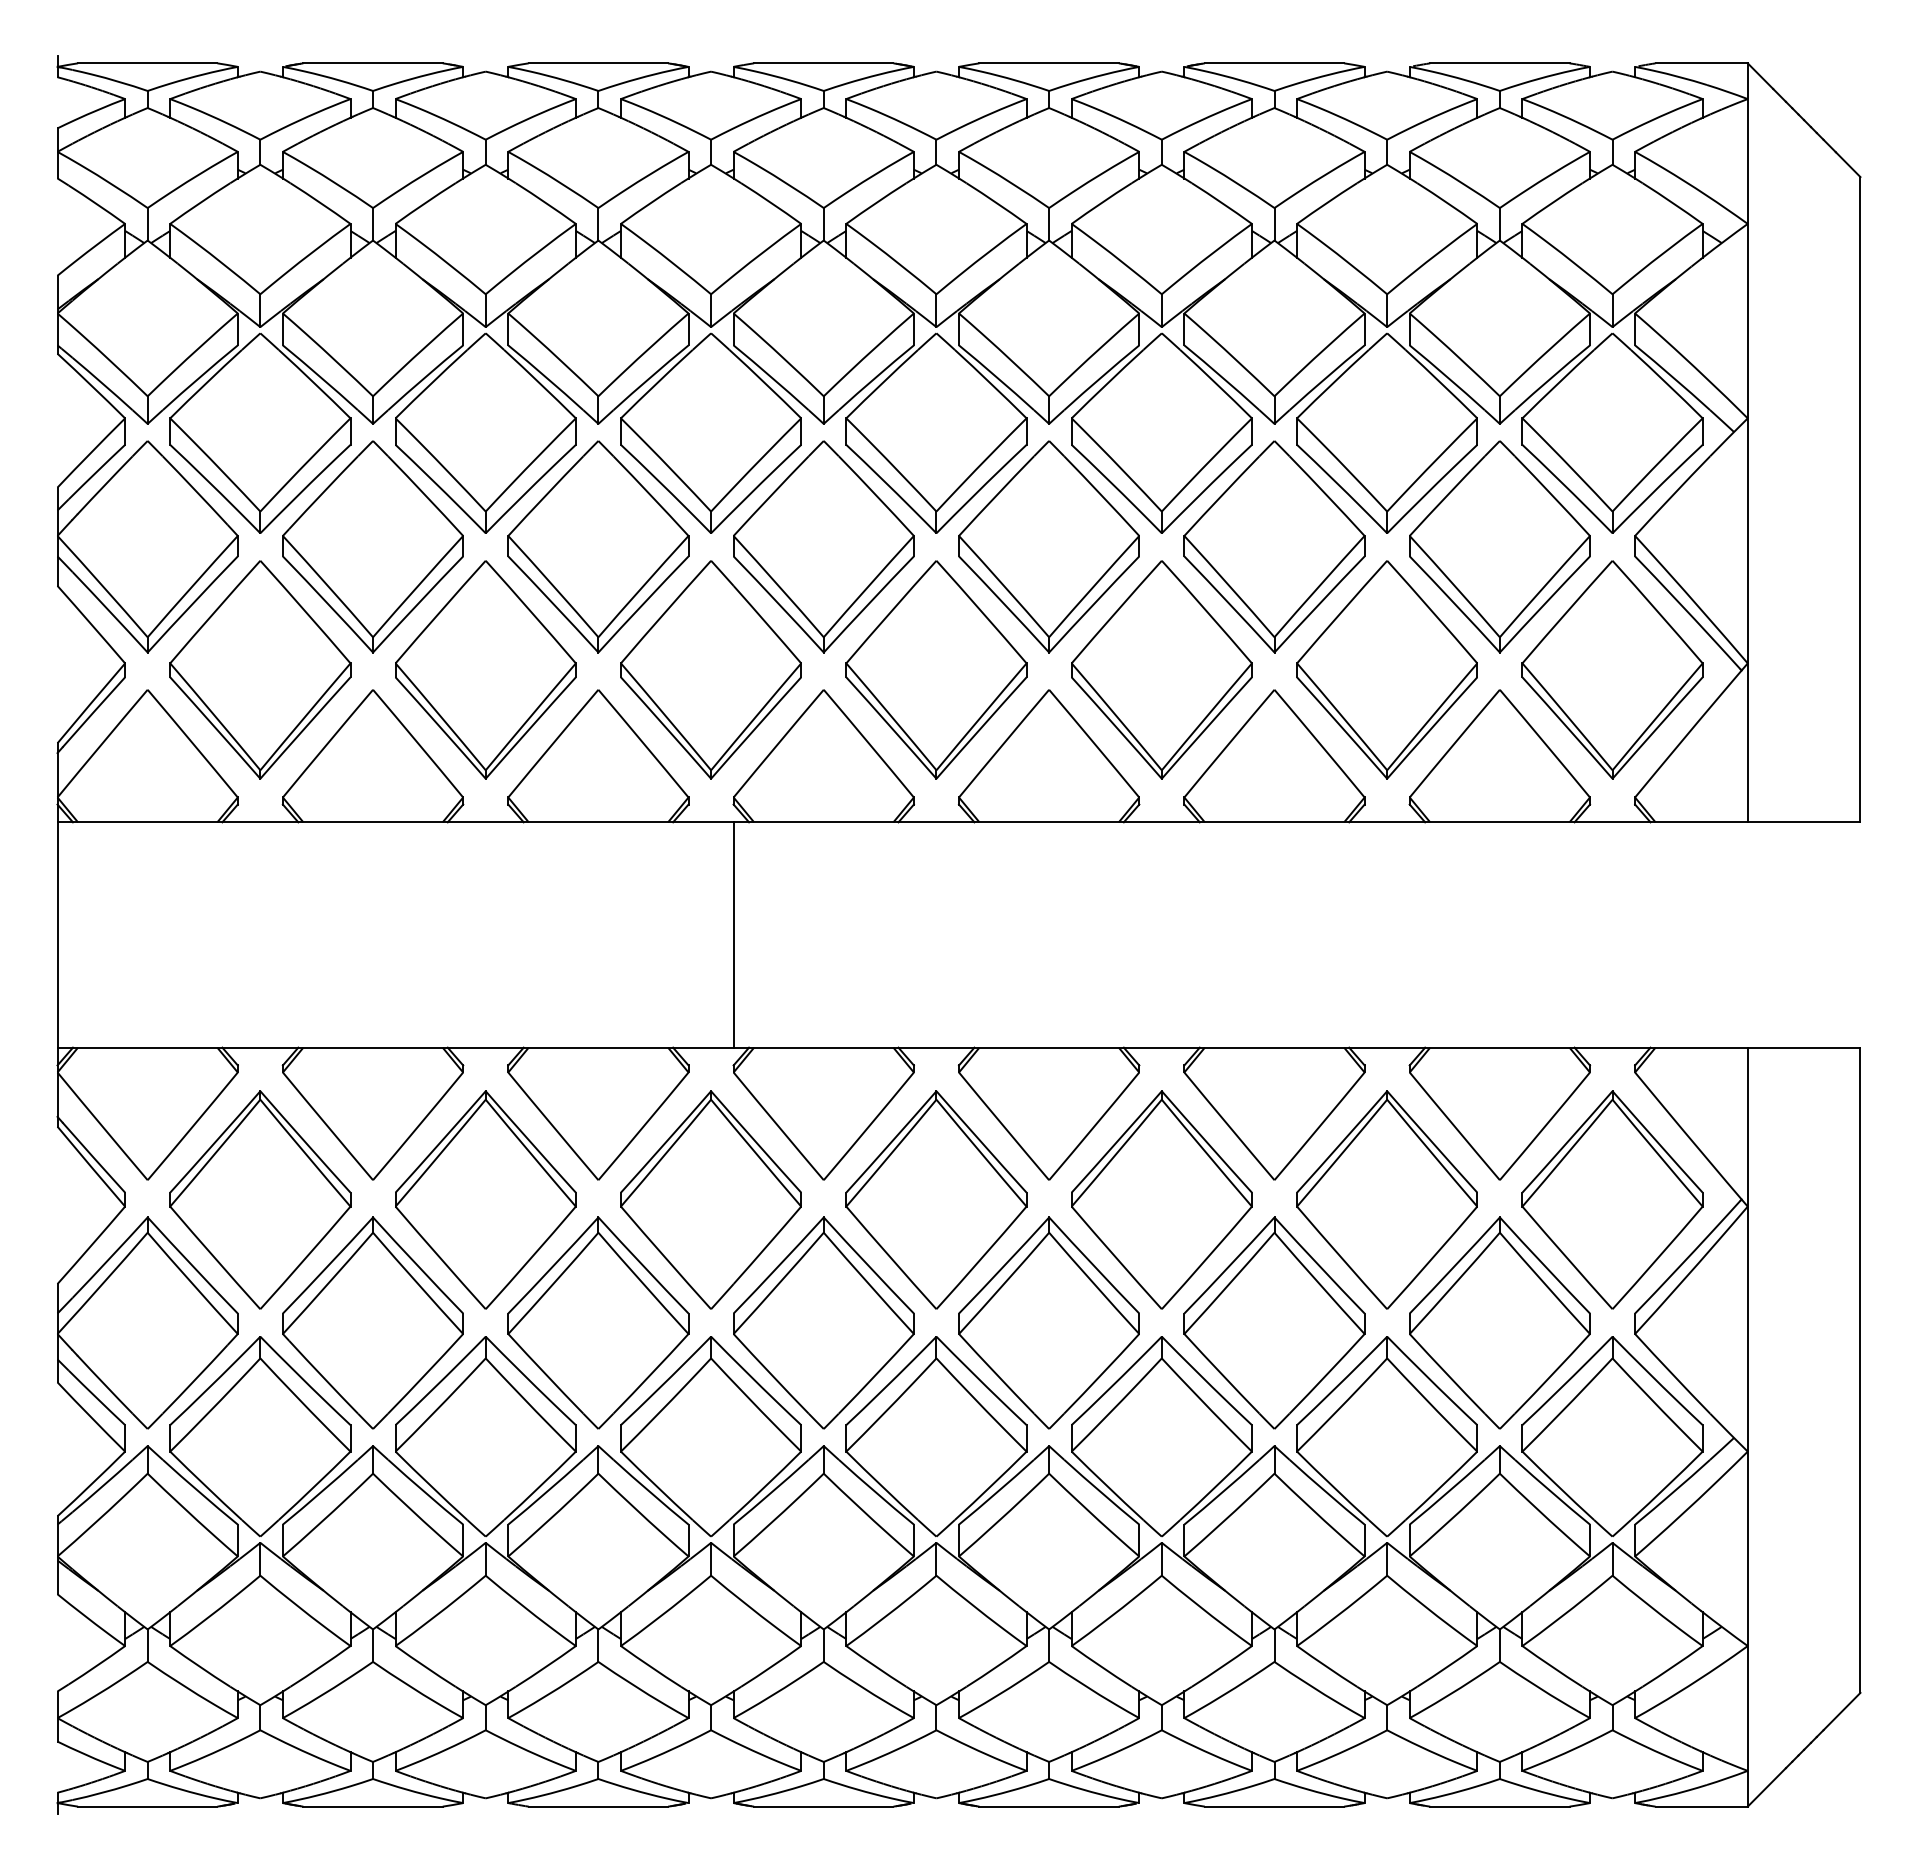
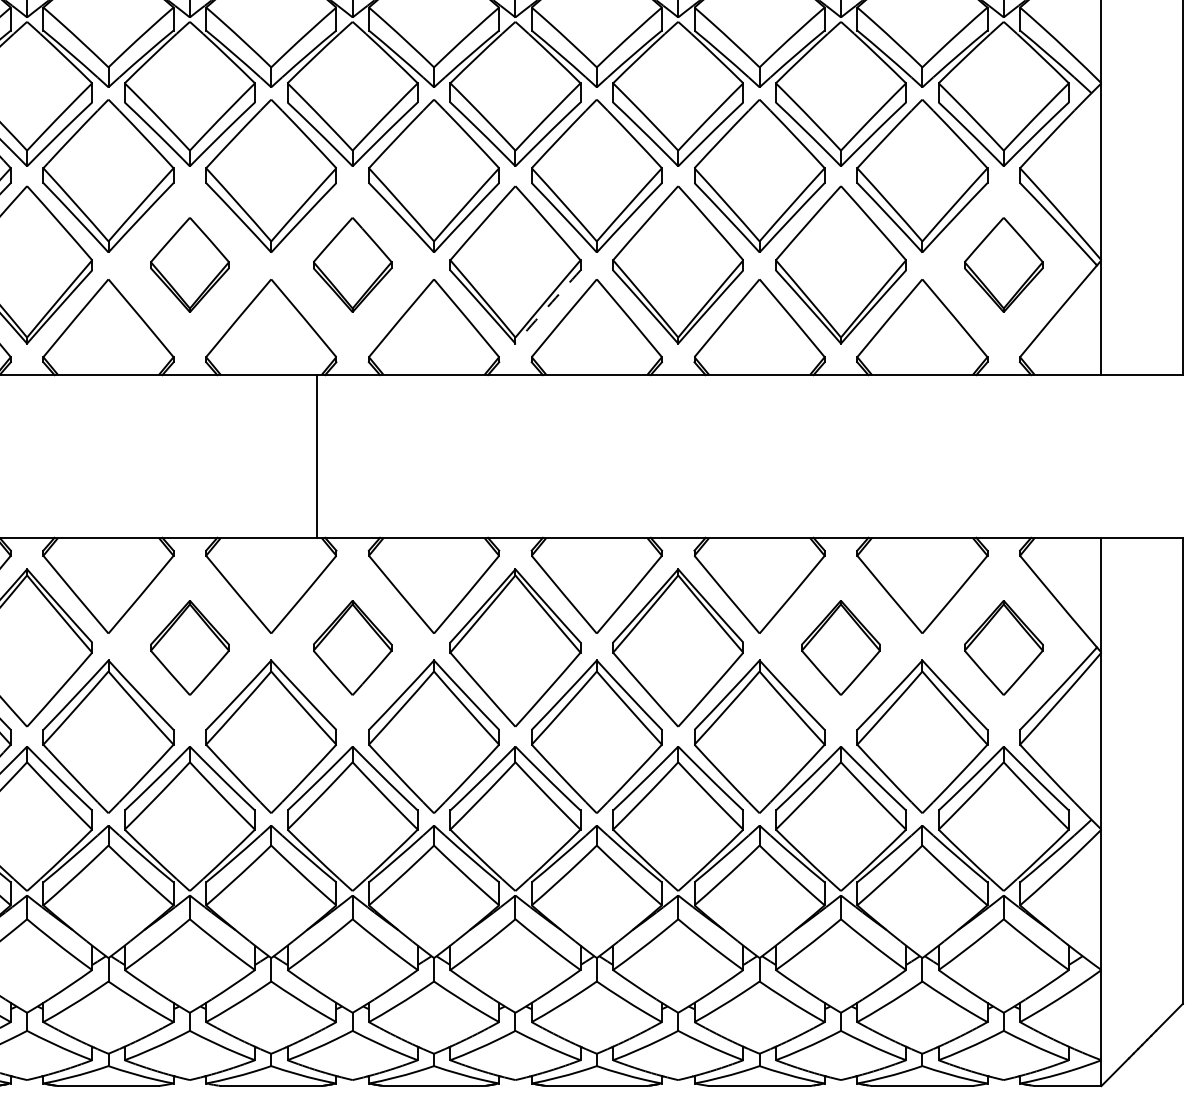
part: (485, 669) -> (189, 264), size x0.6
part: (710, 669) -> (352, 264), size x0.6
part: (1612, 669) -> (1003, 264), size x0.6
arc: (981, 727) -> (547, 306), solid -> dashed
line: (733, 934) -> (316, 456), moved
part: (485, 1199) -> (189, 647), size x0.6
part: (710, 1199) -> (352, 647), size x0.6
part: (1386, 1199) -> (840, 647), size x0.6
part: (1612, 1199) -> (1003, 647), size x0.6

